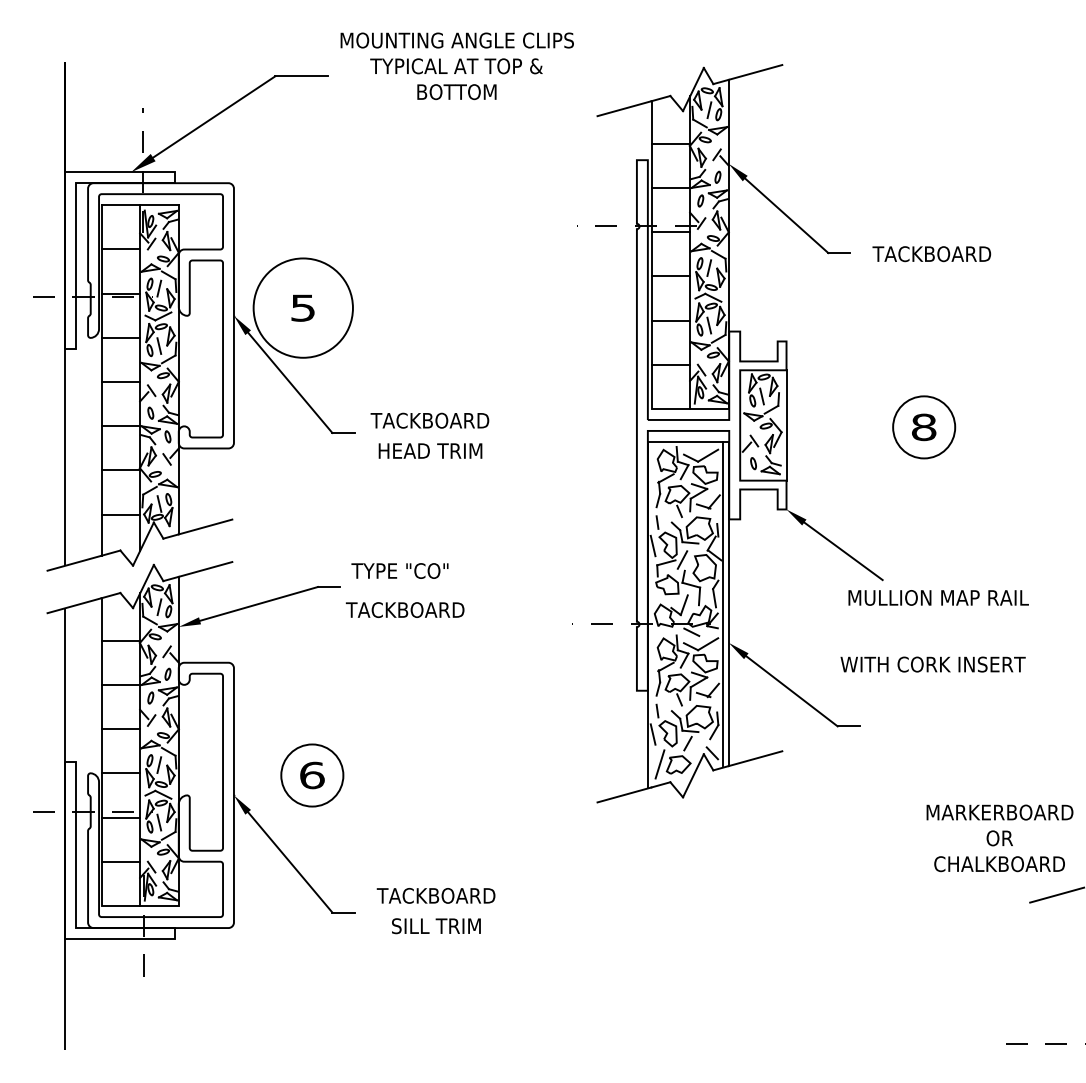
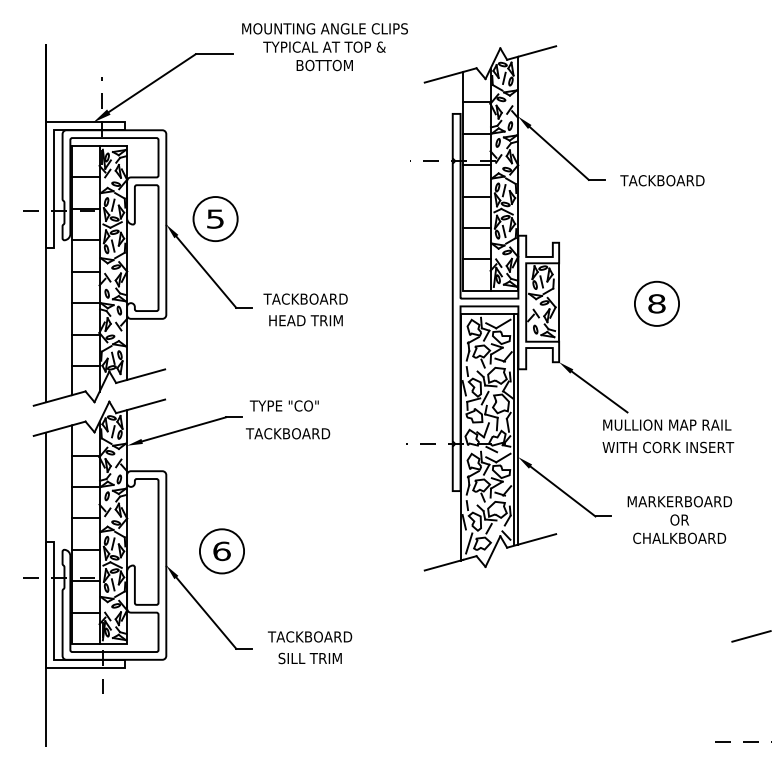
circle: (303, 308) -> (215, 219), size x0.62
text: (933, 664) -> (668, 447), moved
text: (999, 837) -> (679, 519), moved

